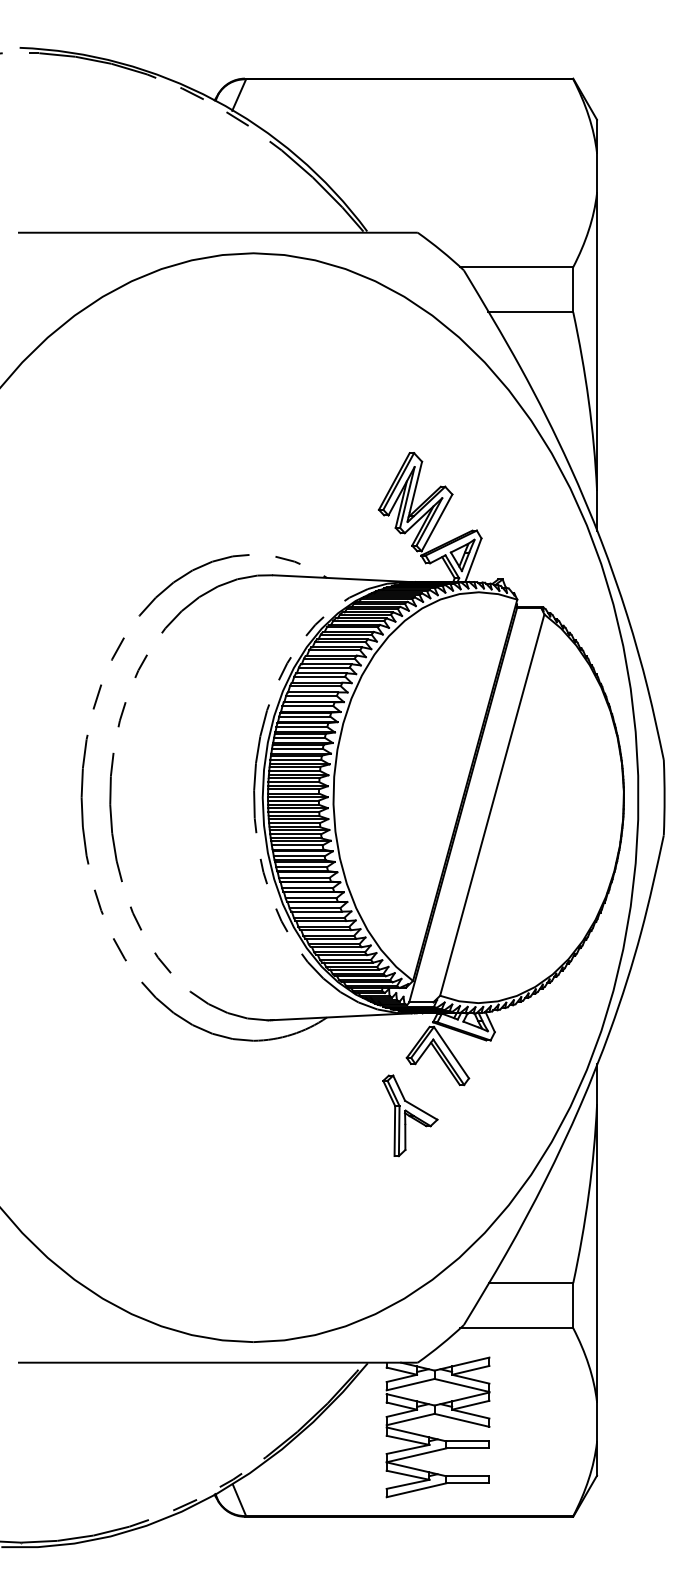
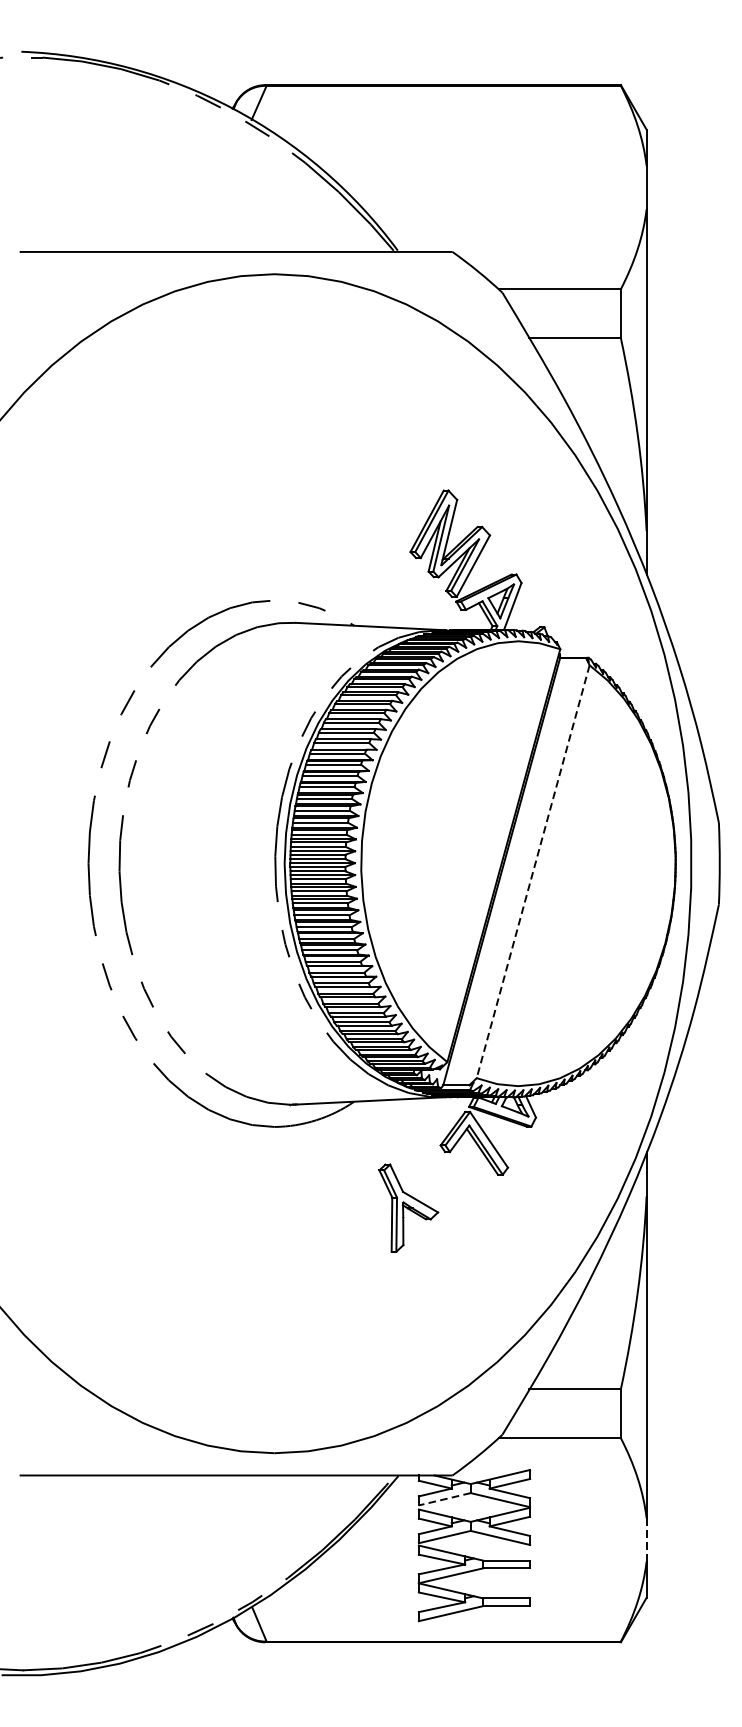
line: (492, 805) -> (533, 872), solid -> dashed
part: (410, 1115) -> (408, 1207), moved
line: (410, 1384) -> (444, 1499), solid -> dashed
line: (597, 1421) -> (647, 1539), solid -> dashed

